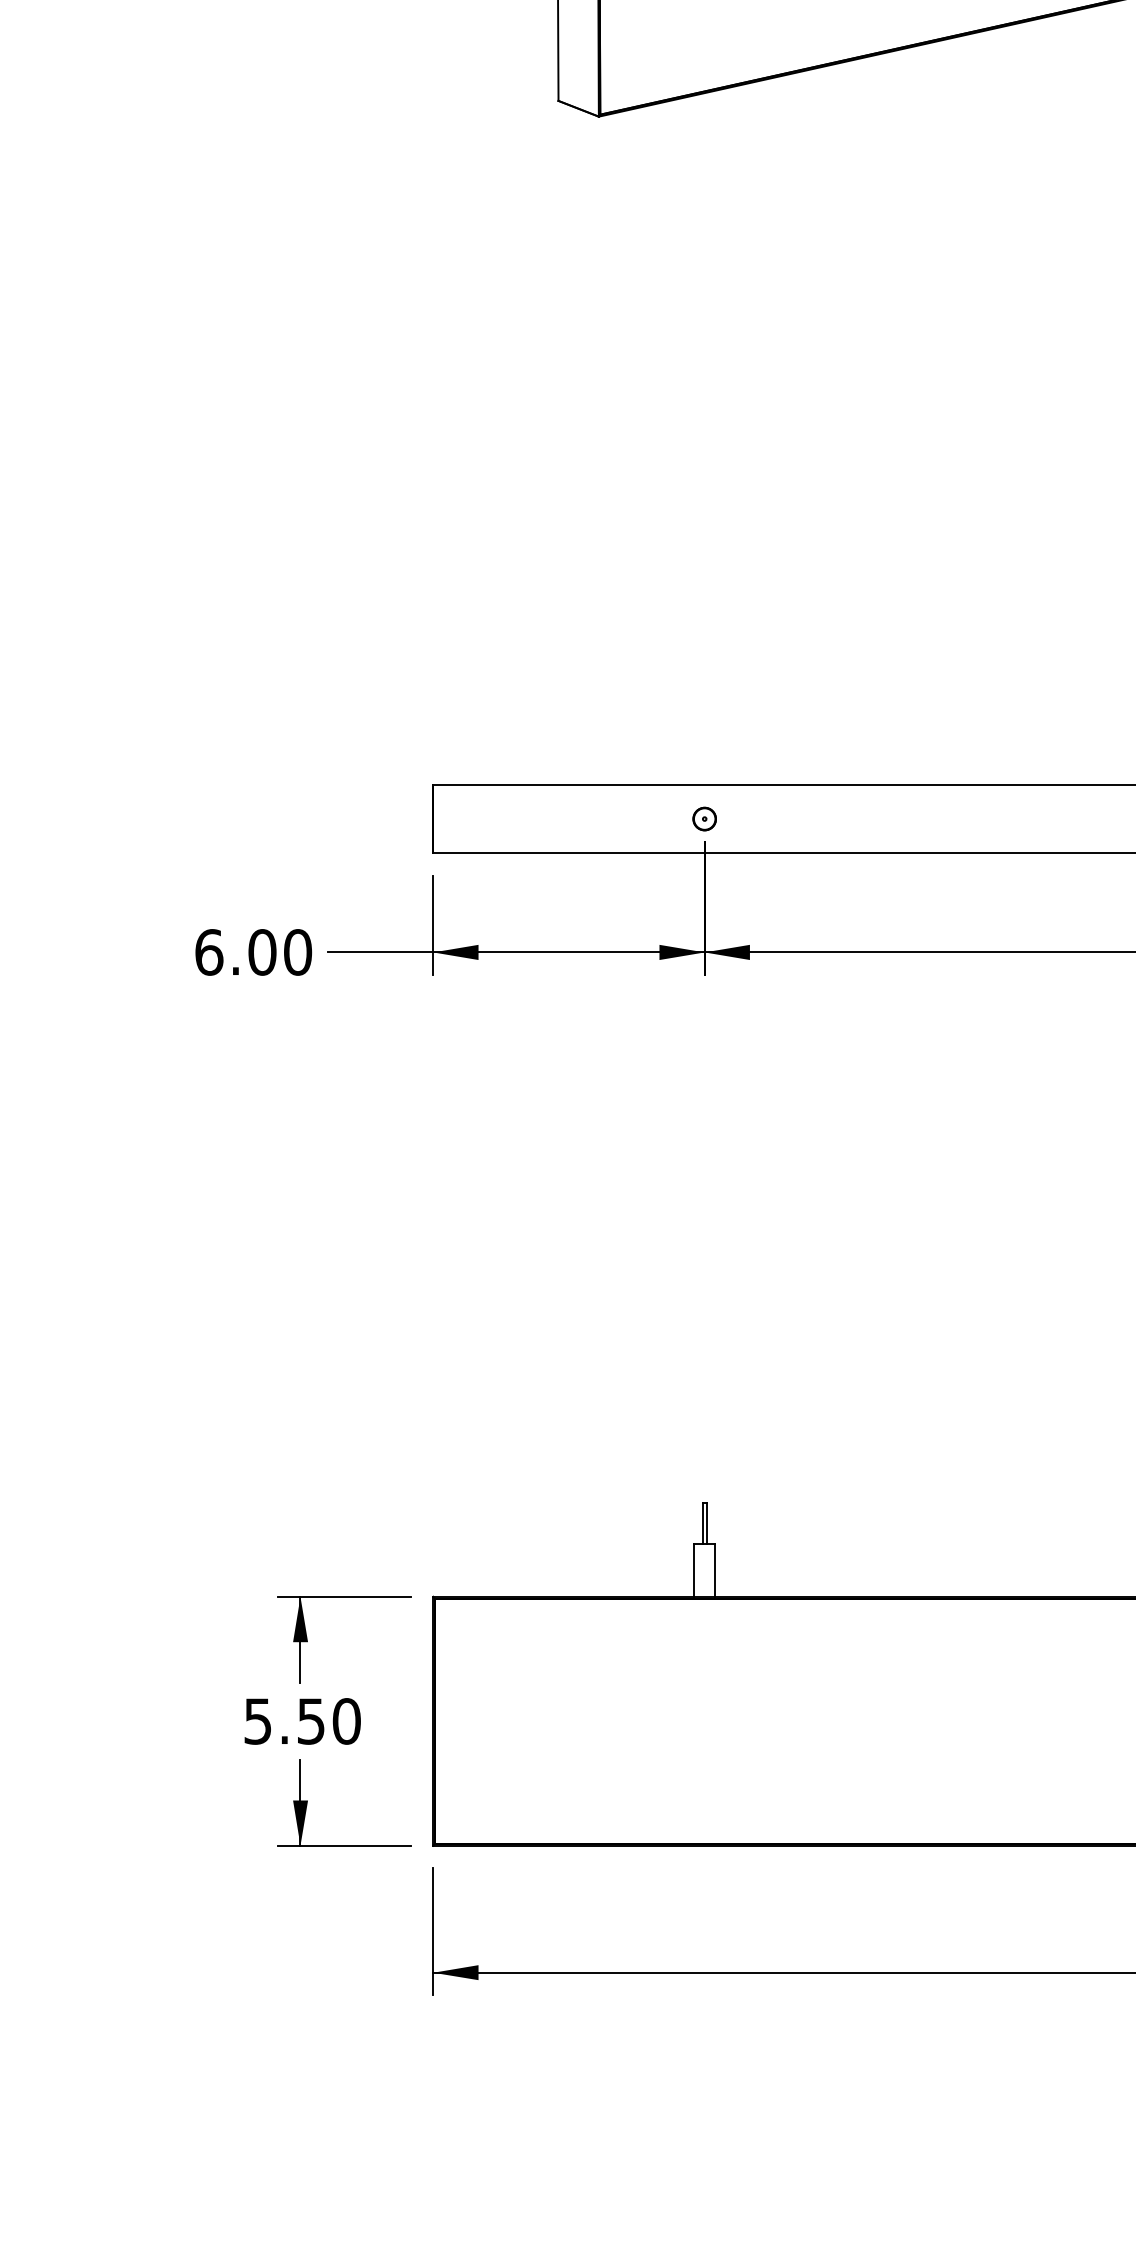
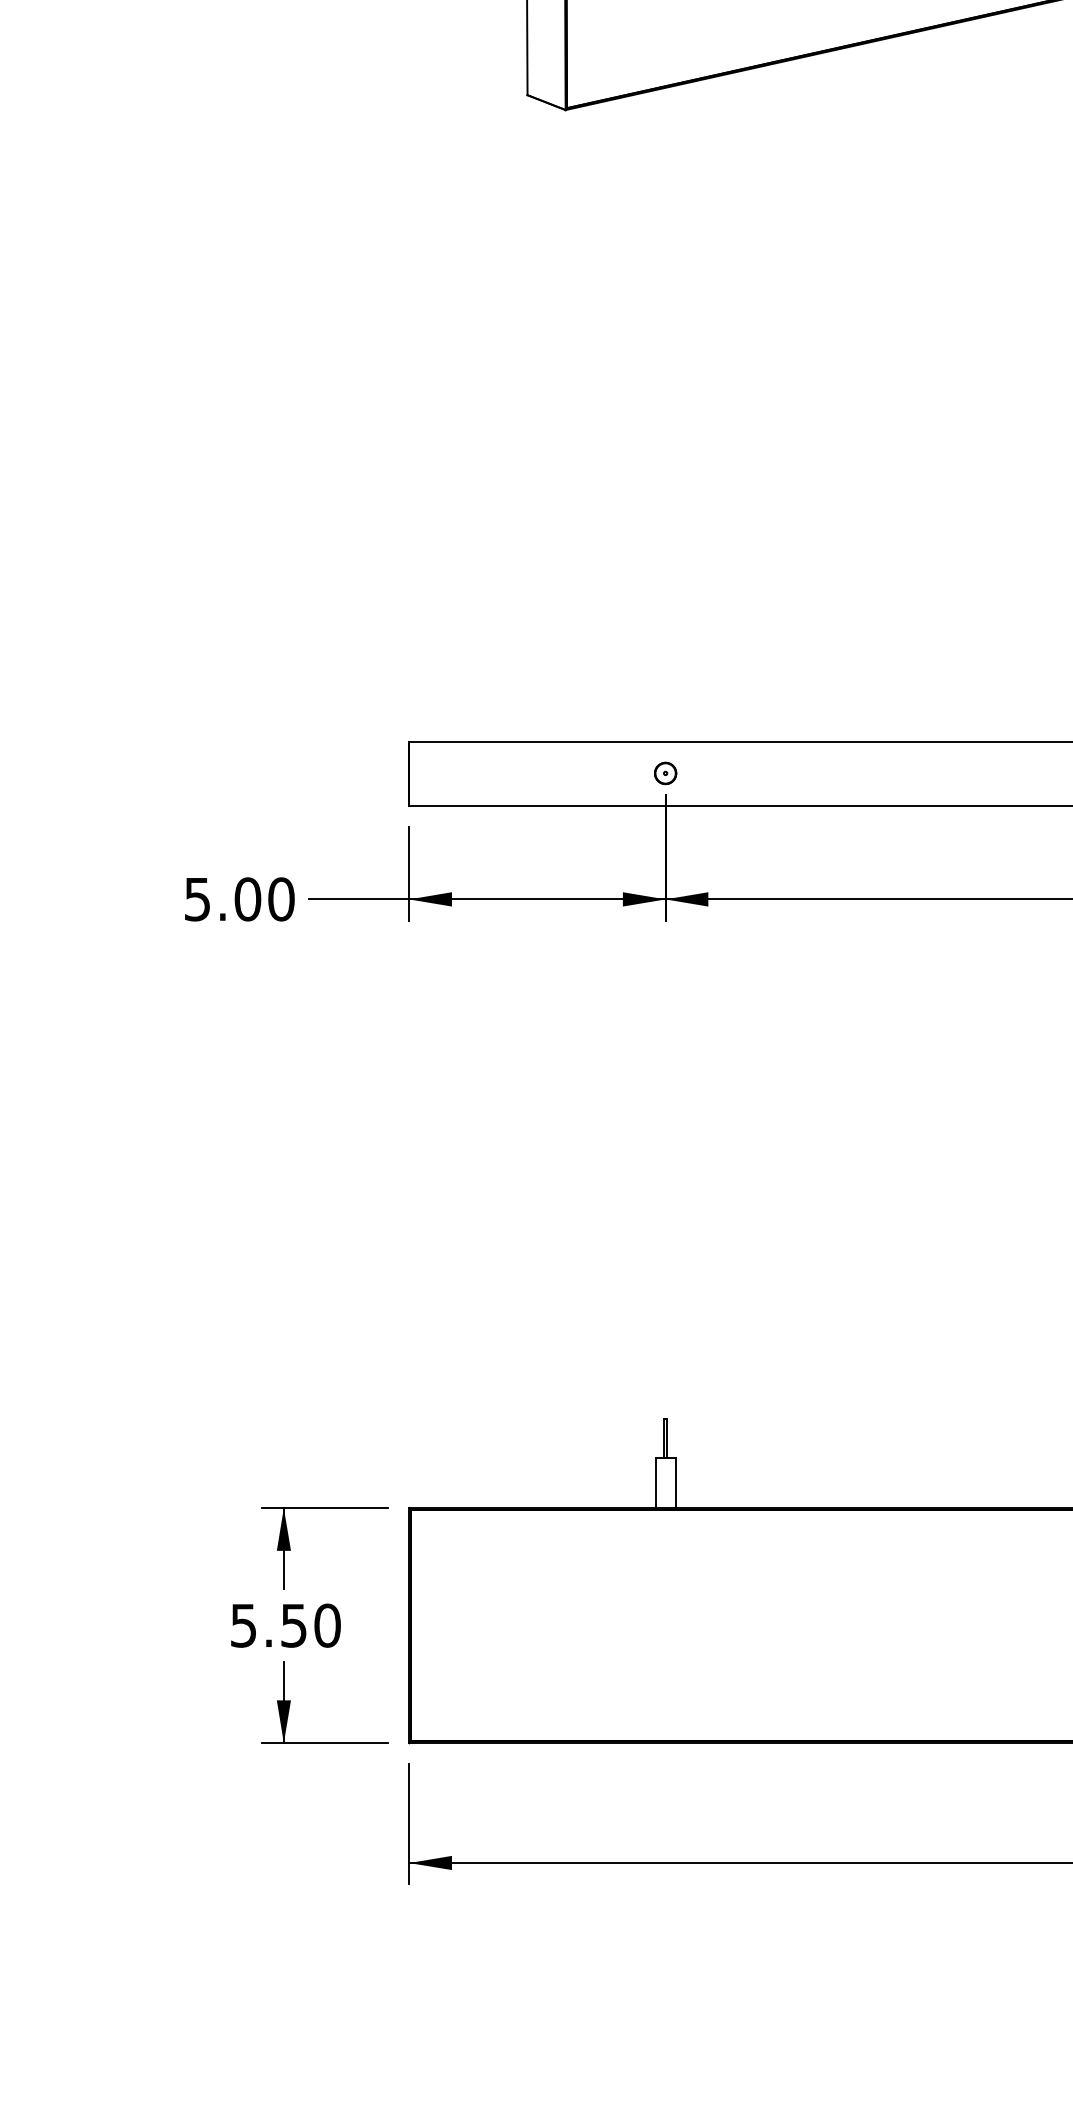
text: (209, 952) -> (197, 899), 6.00 -> 5.00

